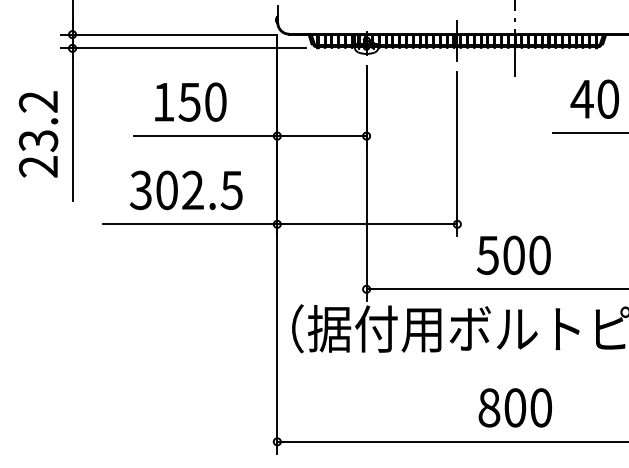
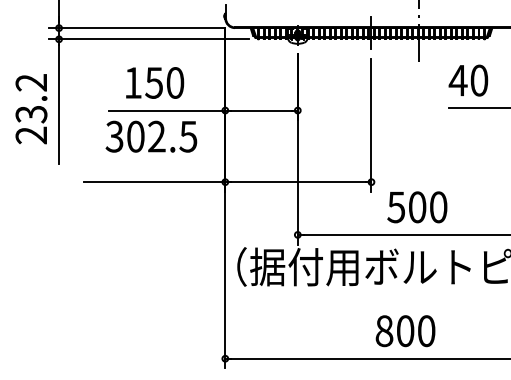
text: (594, 98) -> (468, 80), moved
text: (186, 190) -> (151, 136), moved
text: (514, 407) -> (404, 330), moved

